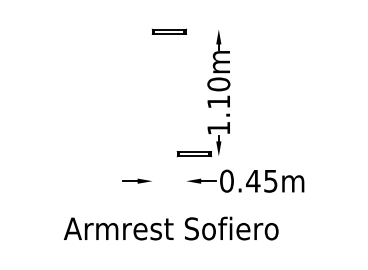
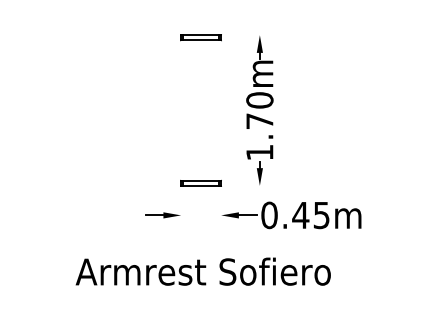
text: (218, 101) -> (259, 120), 1.10m -> 1.70m
part: (193, 154) -> (200, 183), moved

